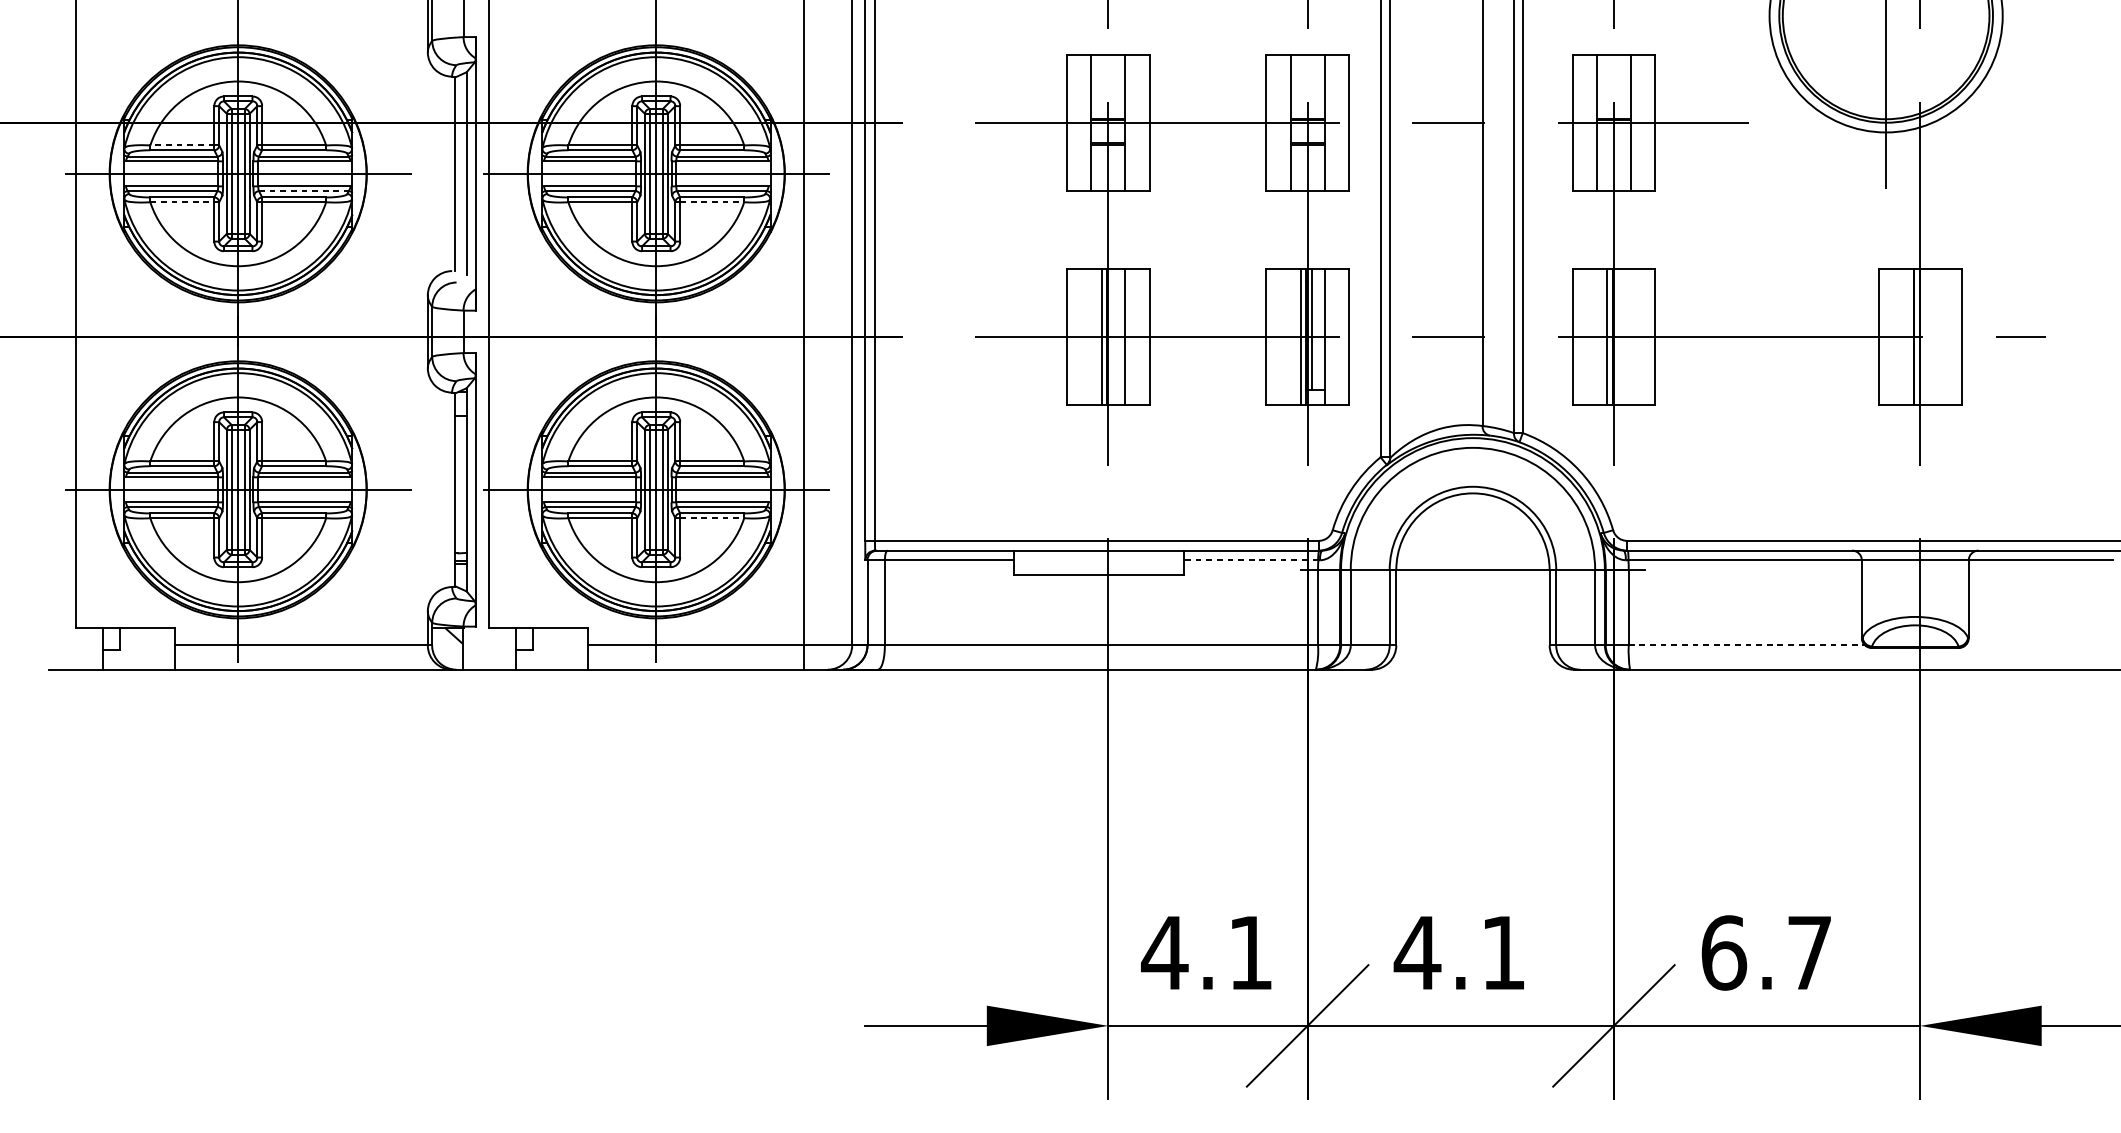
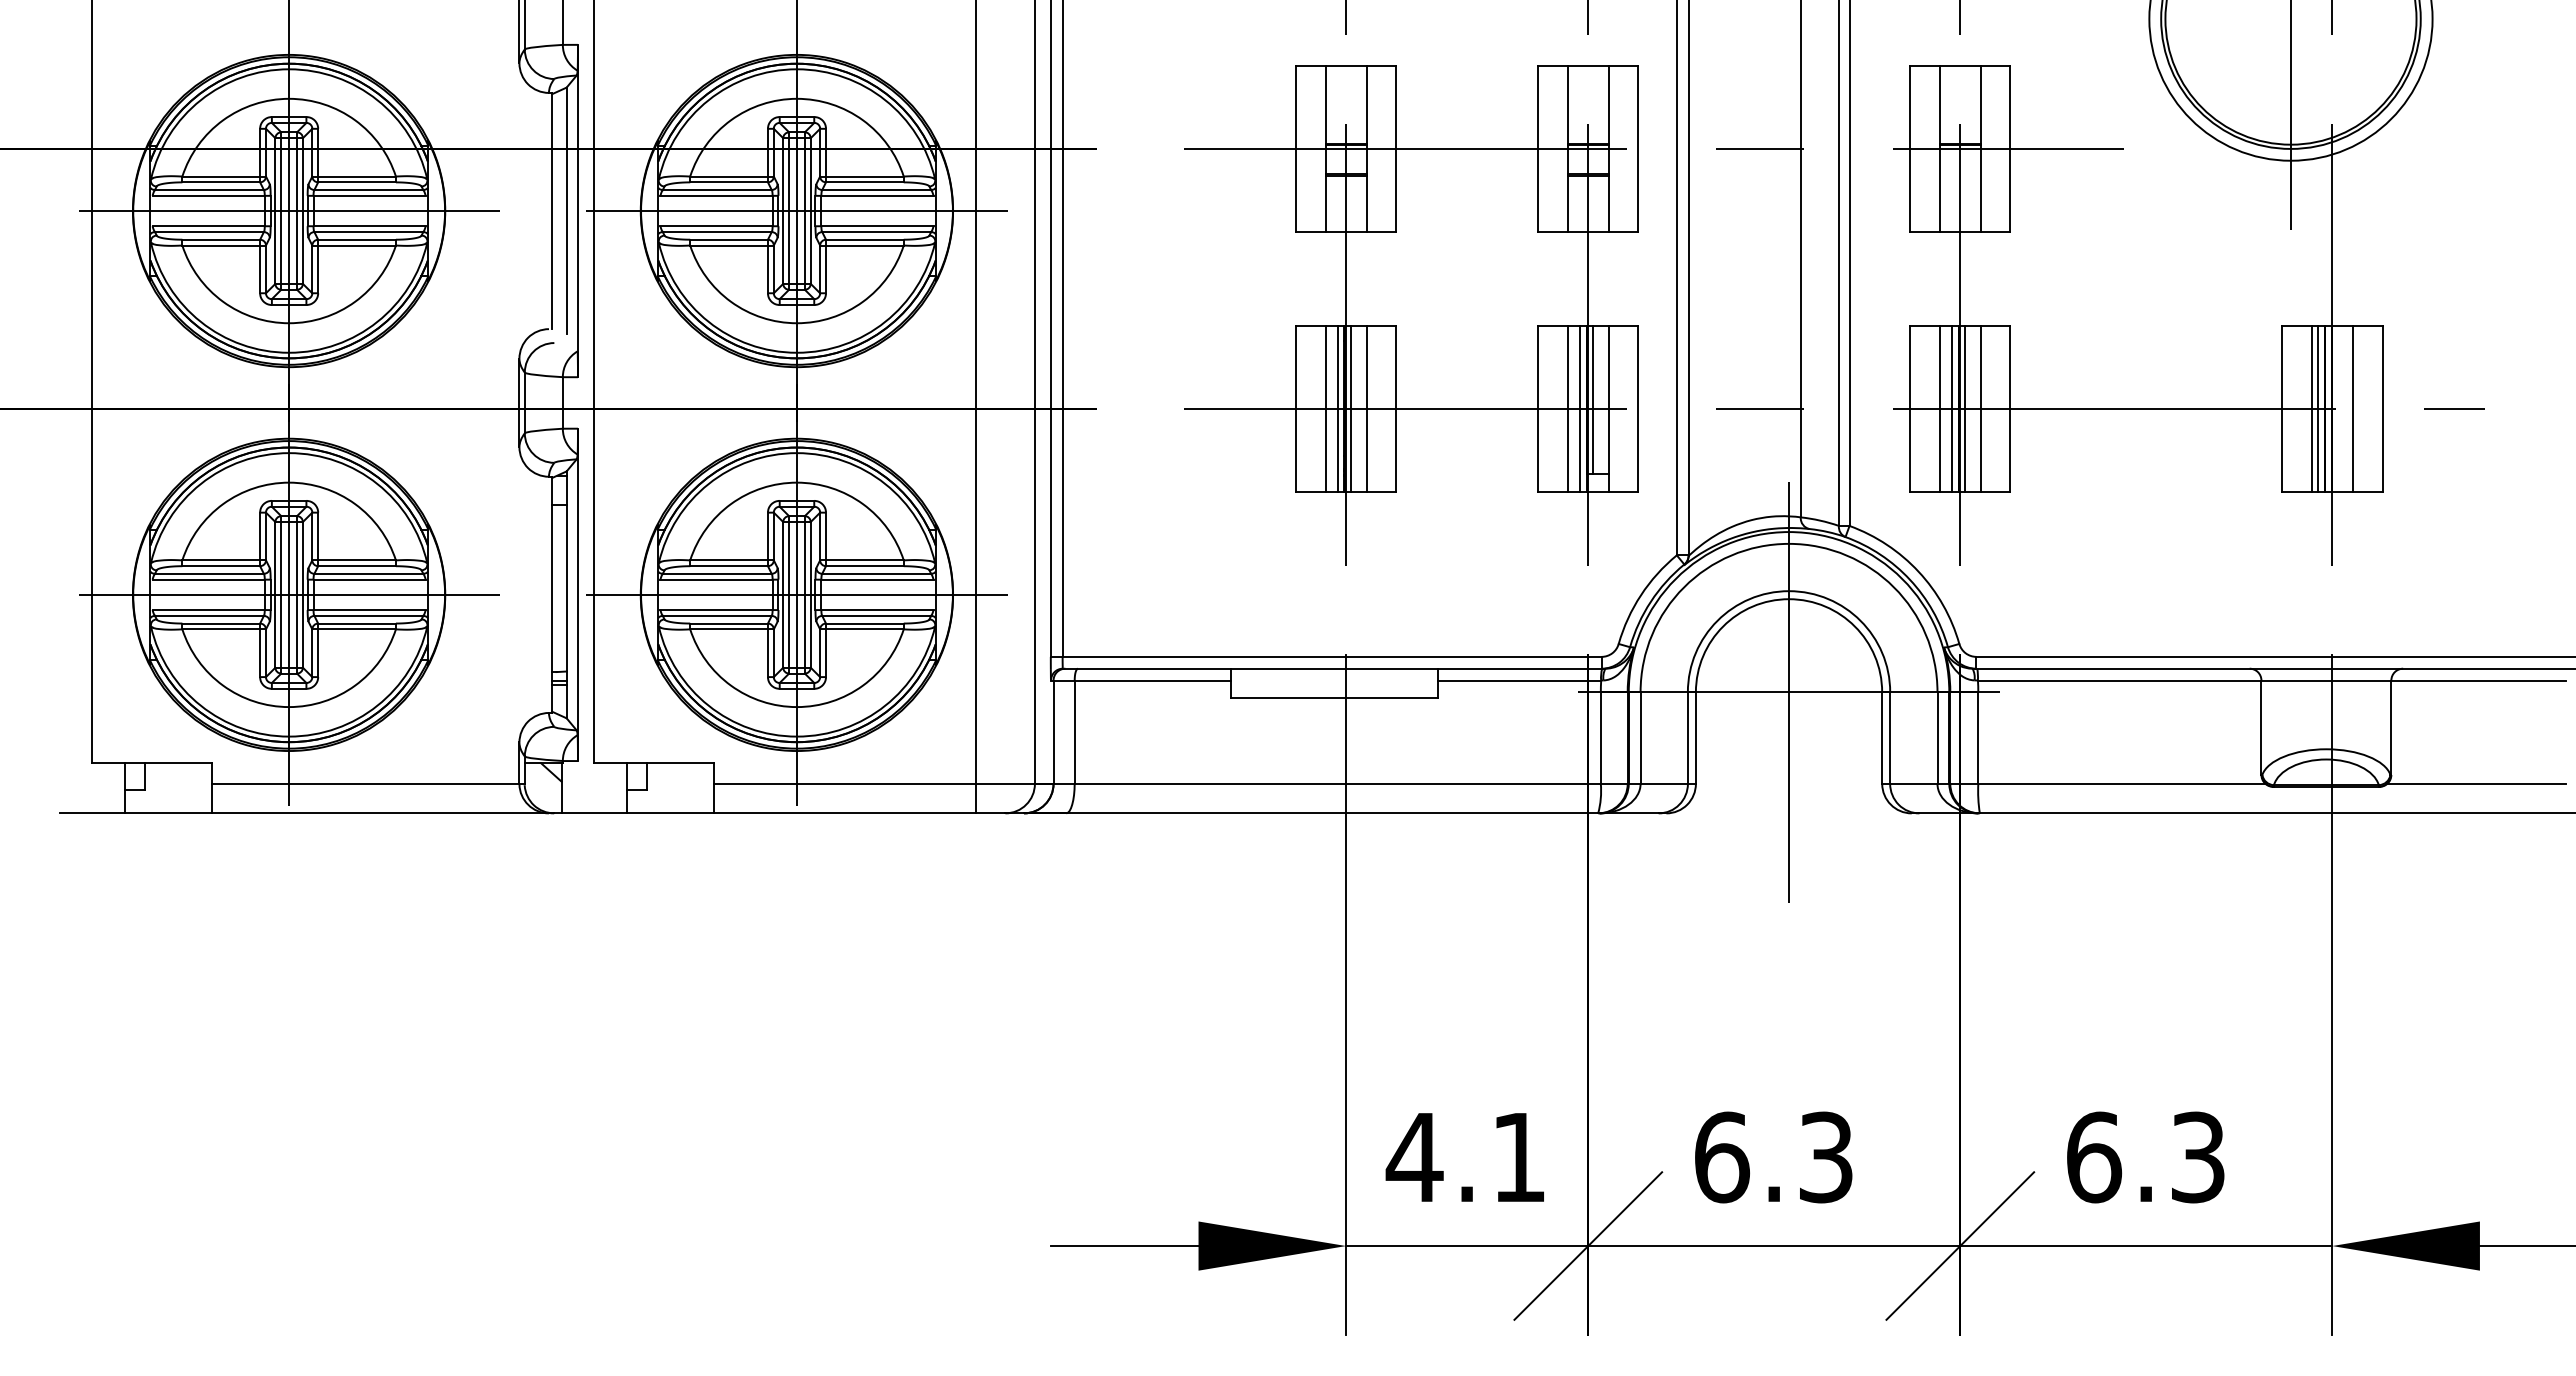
line: (182, 145) -> (221, 176), dashed -> solid
line: (304, 191) -> (369, 232), dashed -> solid
line: (182, 202) -> (221, 245), dashed -> solid
line: (711, 202) -> (864, 245), dashed -> solid
line: (1091, 336) -> (1325, 408), added
line: (1112, 336) -> (1351, 408), added
line: (1290, 336) -> (1567, 408), added
line: (1596, 336) -> (1939, 408), added
line: (1618, 336) -> (1965, 408), added
line: (1630, 336) -> (1980, 408), added
line: (1903, 336) -> (2311, 408), added
line: (1908, 336) -> (2318, 408), added
line: (1936, 336) -> (2352, 408), added
line: (711, 518) -> (864, 629), dashed -> solid
line: (1251, 560) -> (1519, 680), dashed -> solid
line: (1473, 569) -> (1789, 691), added
line: (1746, 645) -> (2121, 783), dashed -> solid
line: (2038, 645) -> (2476, 783), added
text: (1459, 952) -> (1772, 1157), 4.1 -> 6.3
text: (1810, 952) -> (2198, 1157), 6.7 -> 6.3

